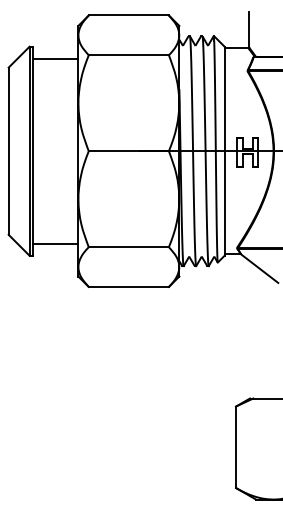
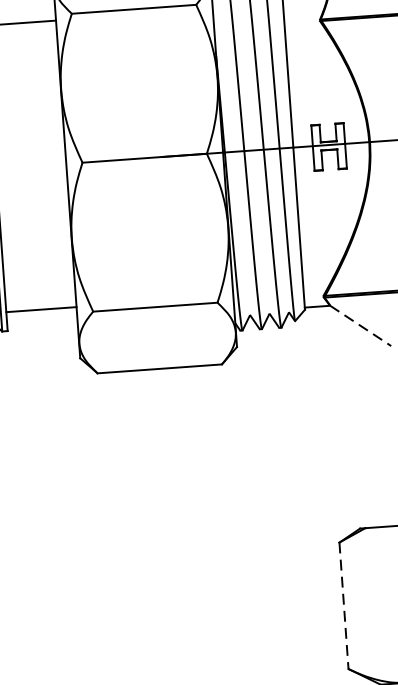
line: (260, 268) -> (362, 325), solid -> dashed
line: (236, 447) -> (344, 606), solid -> dashed

